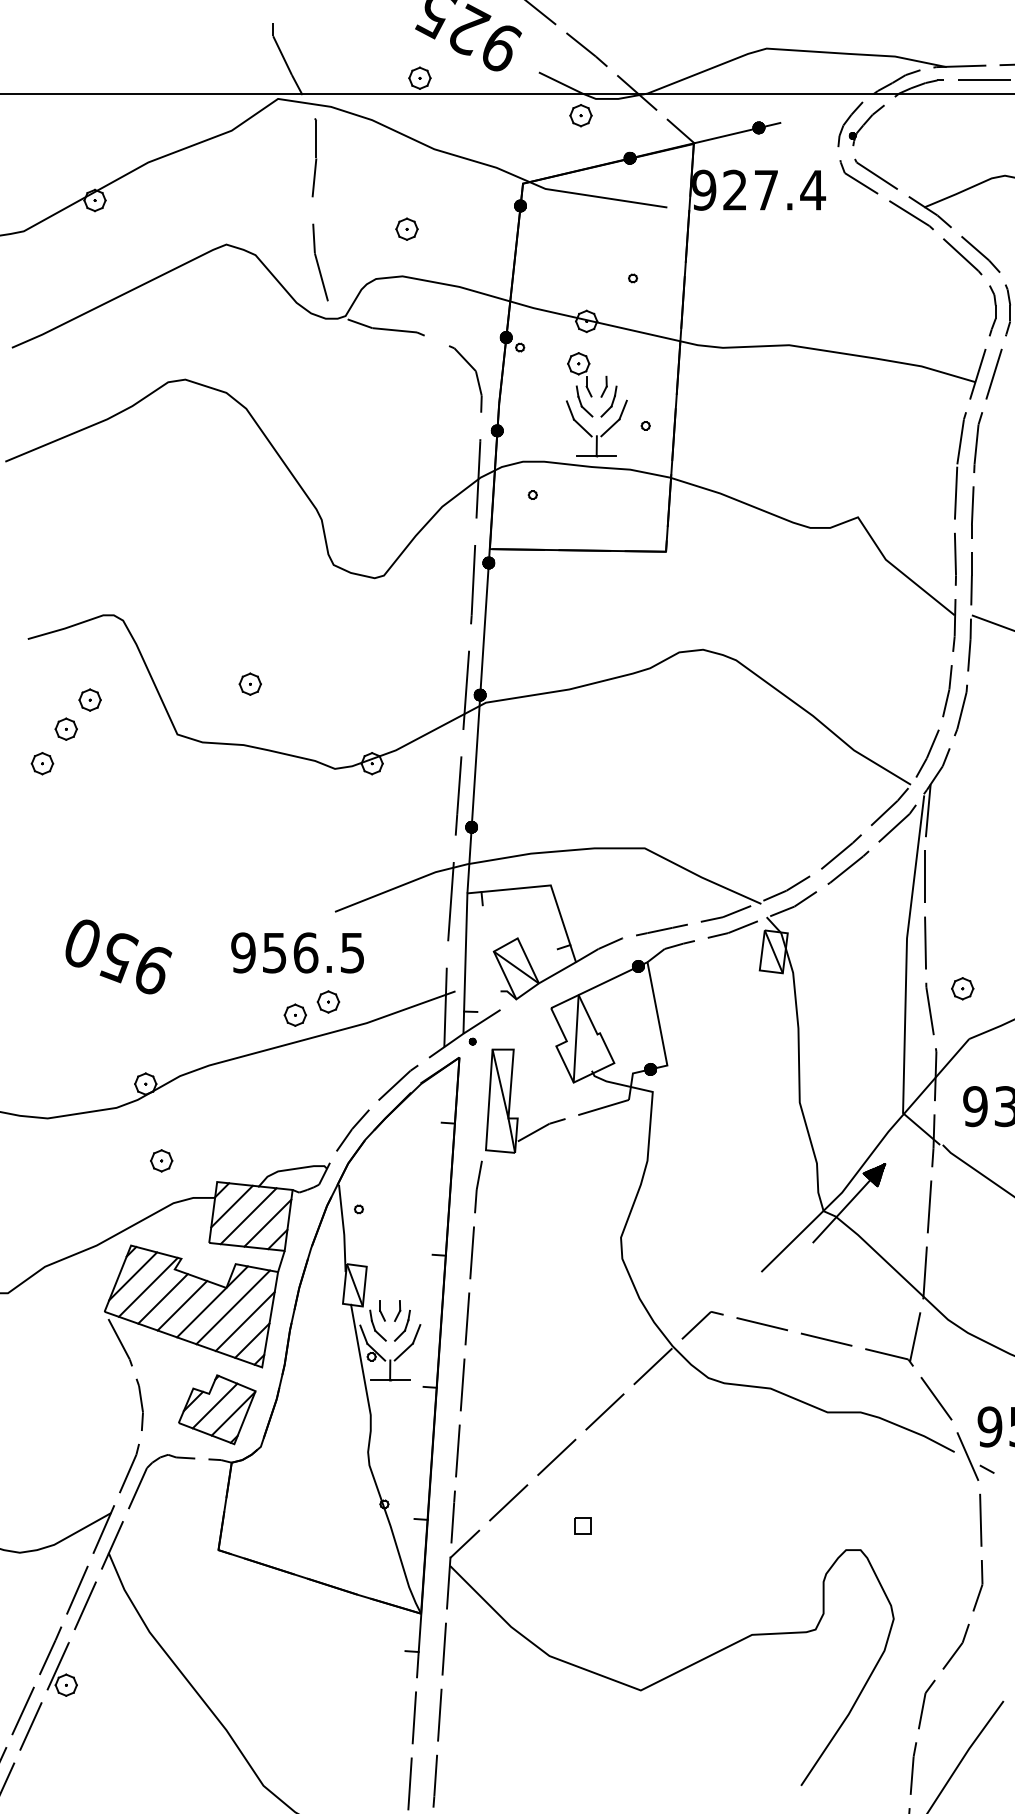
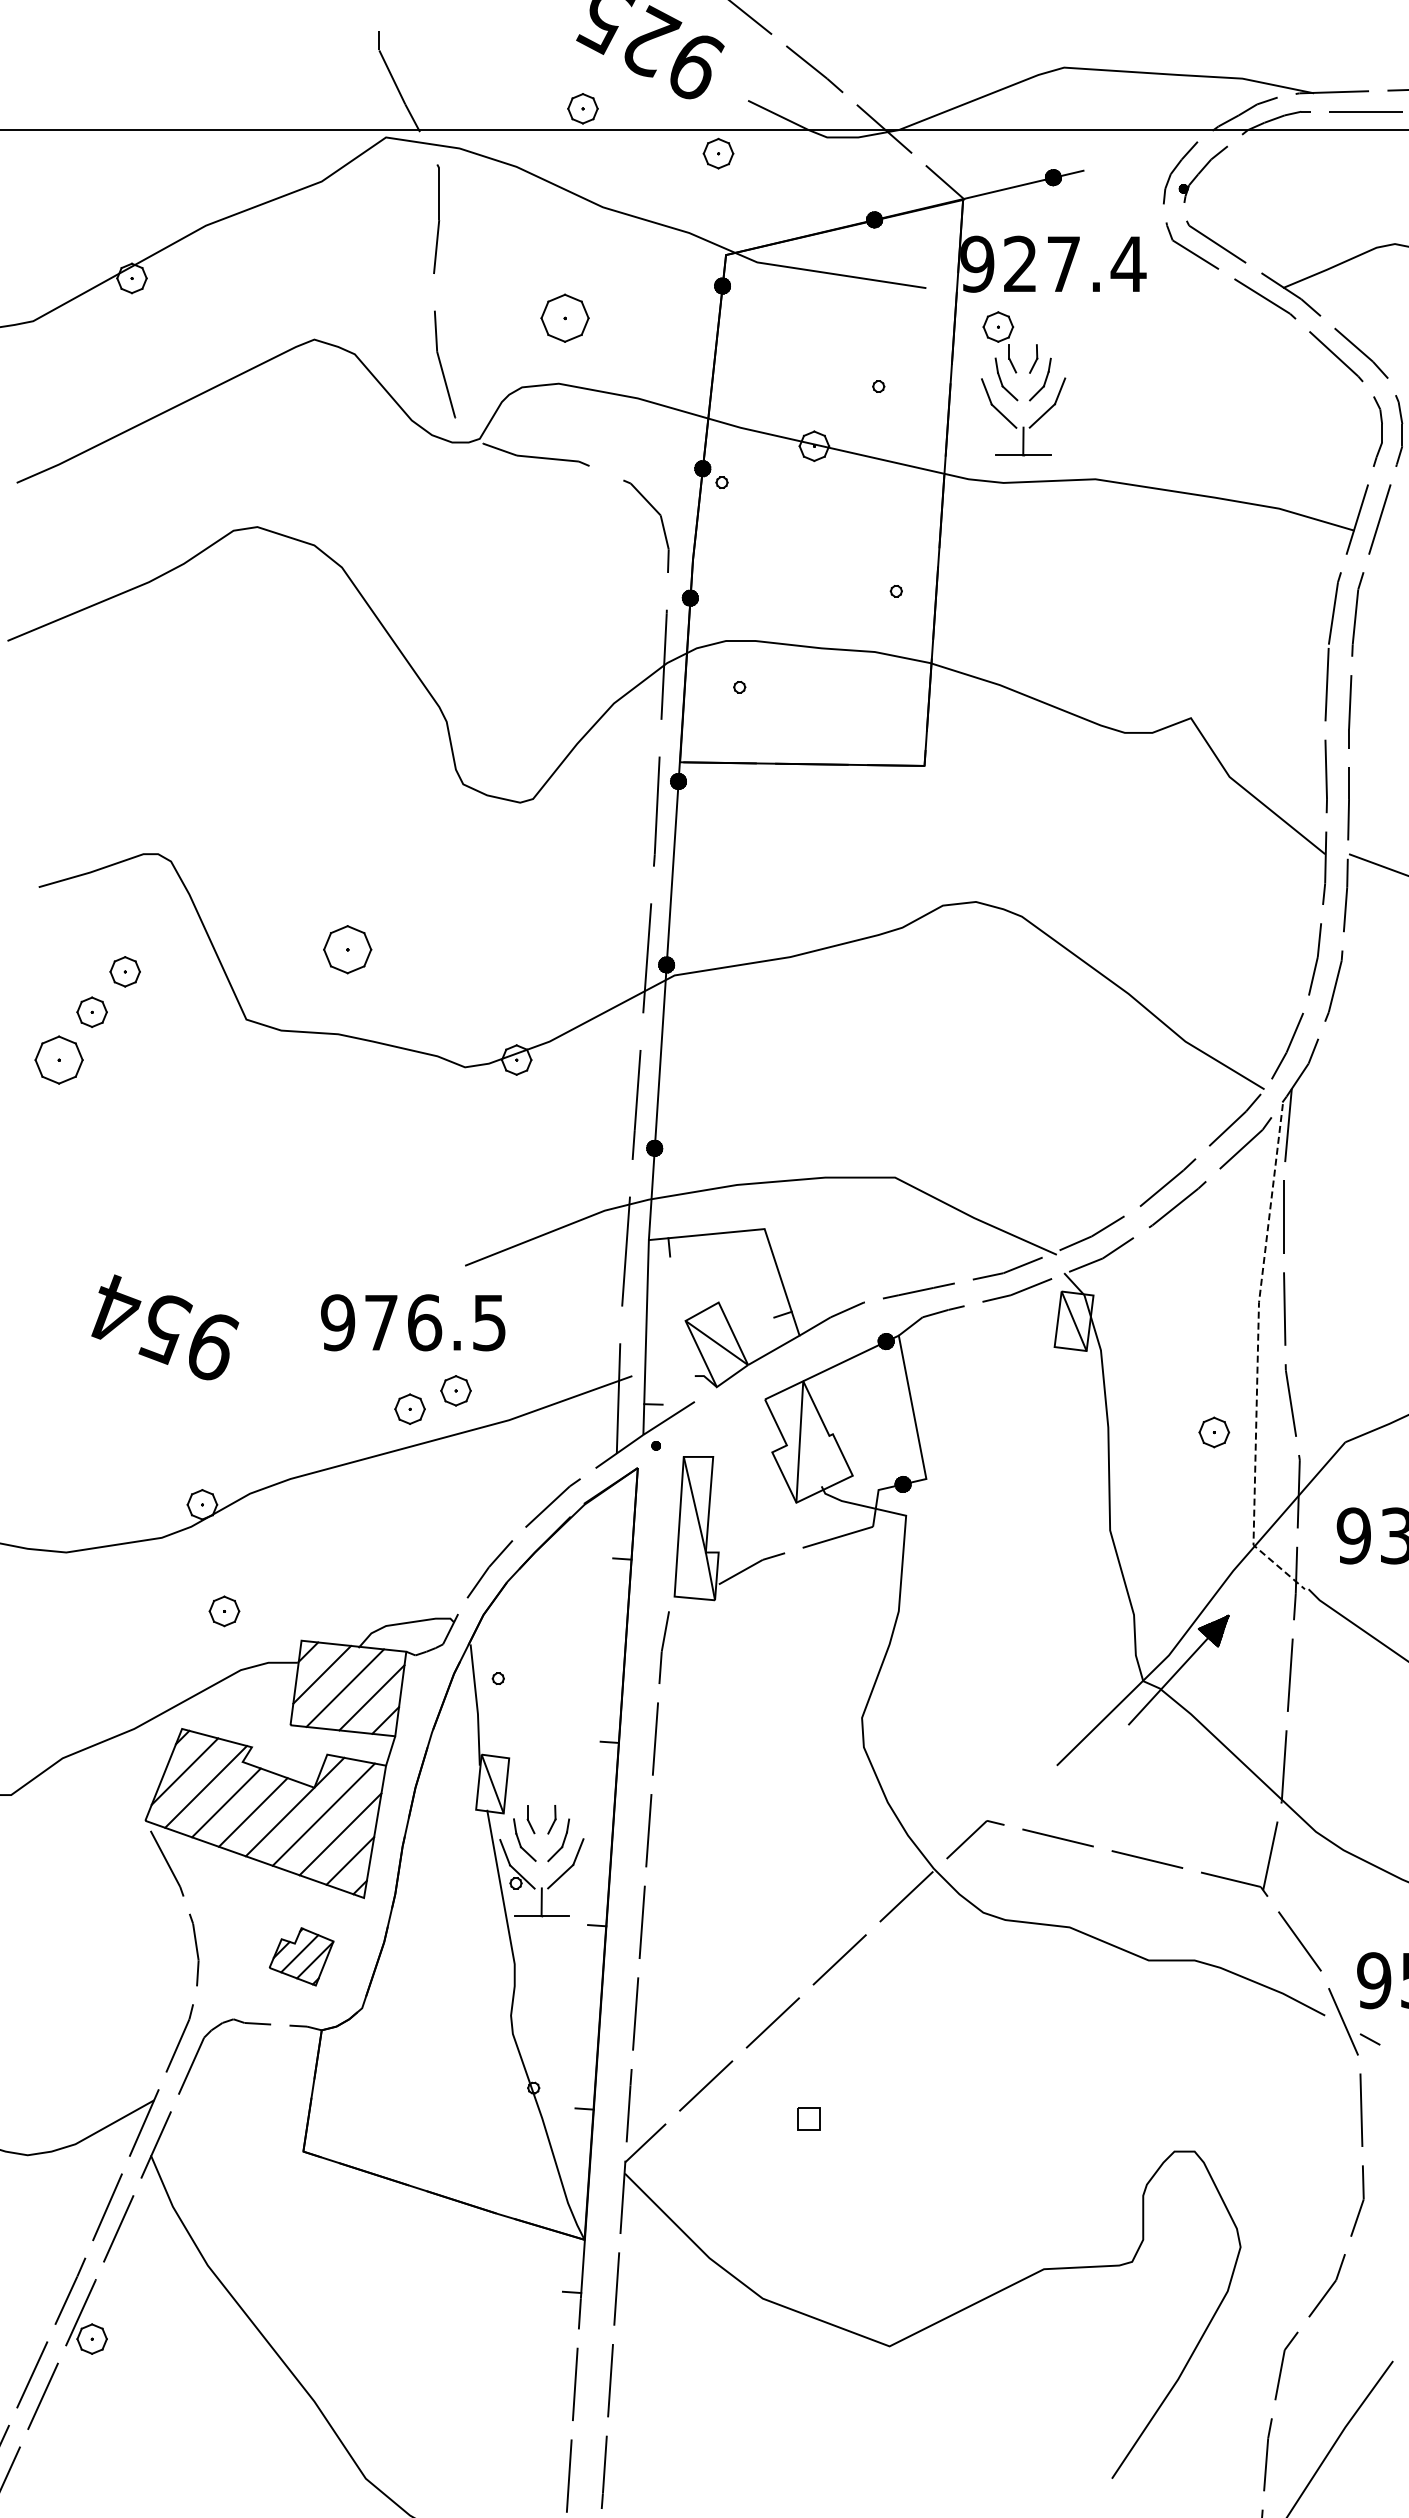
part: (580, 115) -> (718, 153), moved
part: (406, 229) -> (564, 318), size x1.6
part: (601, 397) -> (1029, 373), moved
part: (250, 684) -> (347, 949), size x1.6
part: (42, 763) -> (58, 1059), size x1.6
text: (83, 942) -> (116, 1308), 950 -> 954
text: (274, 953) -> (381, 1323), 956.5 -> 976.5
line: (905, 978) -> (1257, 1358), solid -> dashed
part: (962, 988) -> (1214, 1432), moved
part: (217, 1409) -> (301, 1956), size x0.6

